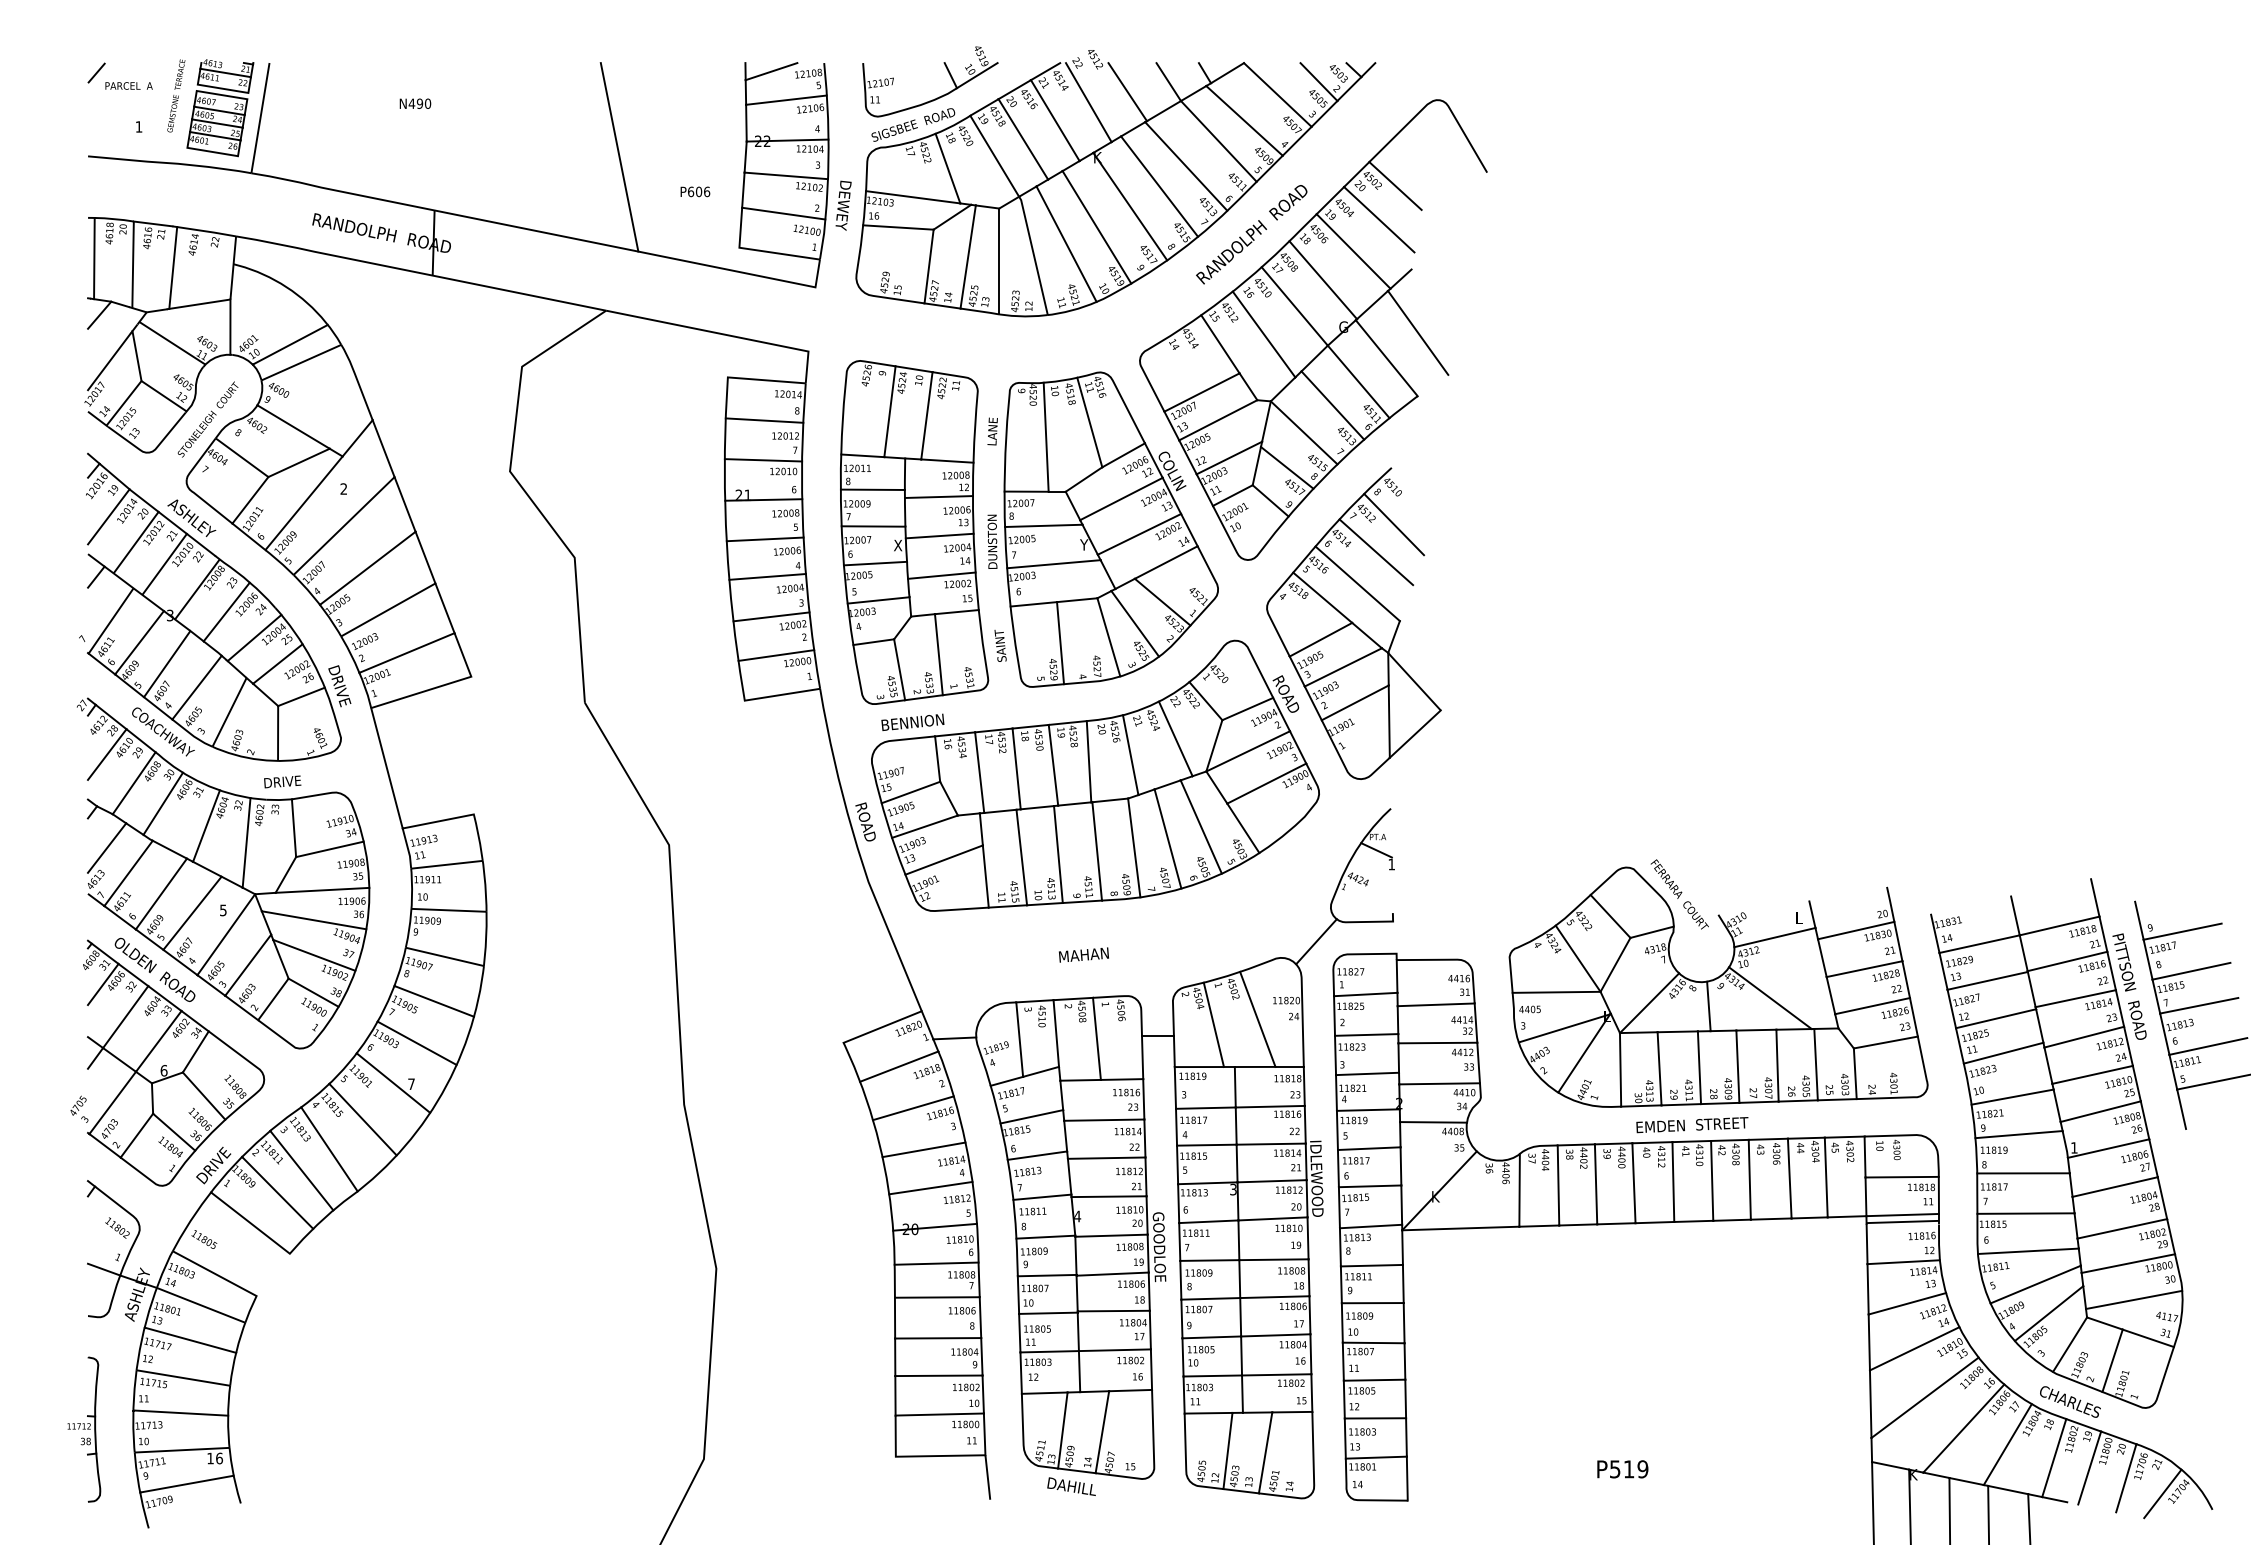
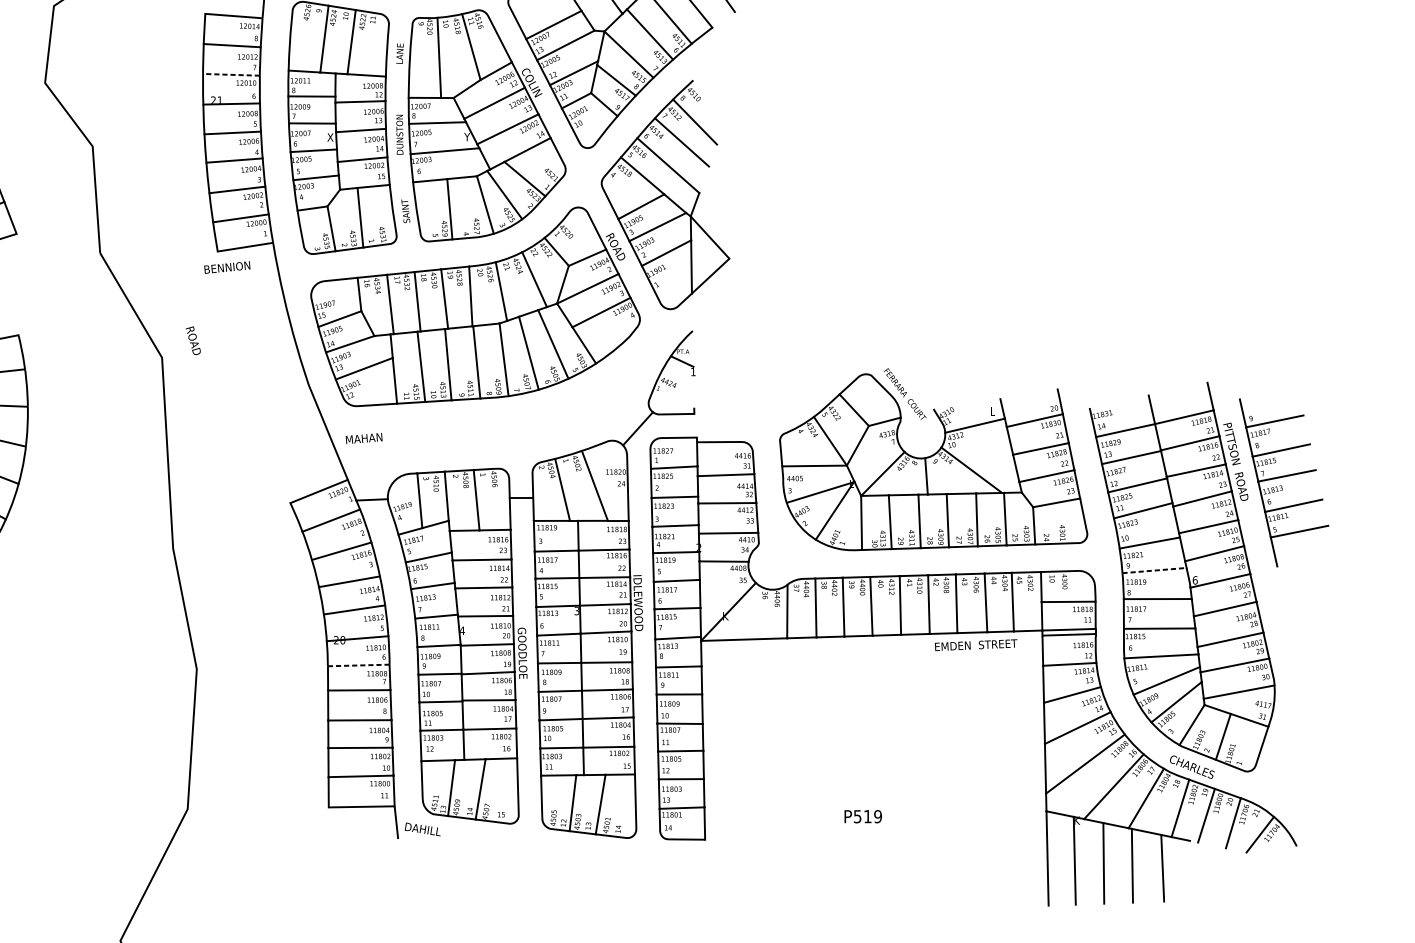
line: (763, 460) -> (231, 74), solid -> dashed
text: (912, 721) -> (227, 266), moved
text: (865, 821) -> (193, 340), moved
text: (1083, 954) -> (363, 438), moved
text: (1692, 1125) -> (976, 645), moved
line: (2019, 1134) -> (1154, 570), solid -> dashed
text: (2074, 1147) -> (1195, 580), 1 -> 6
line: (936, 1263) -> (358, 665), solid -> dashed
text: (1071, 1486) -> (422, 829), moved

